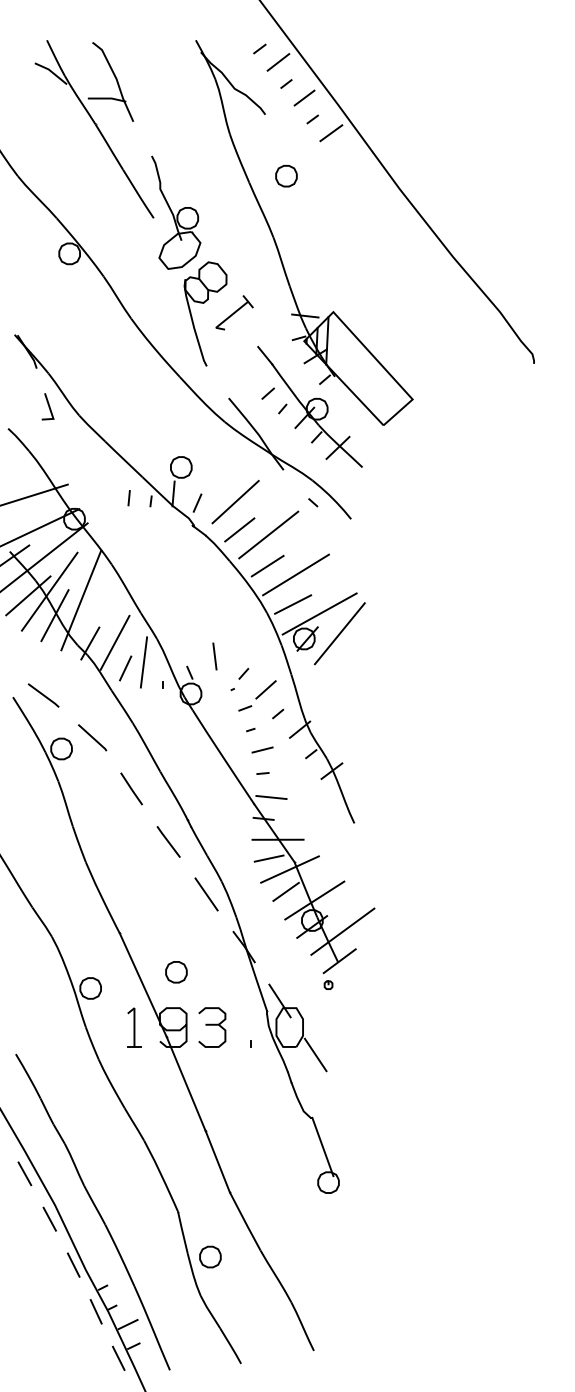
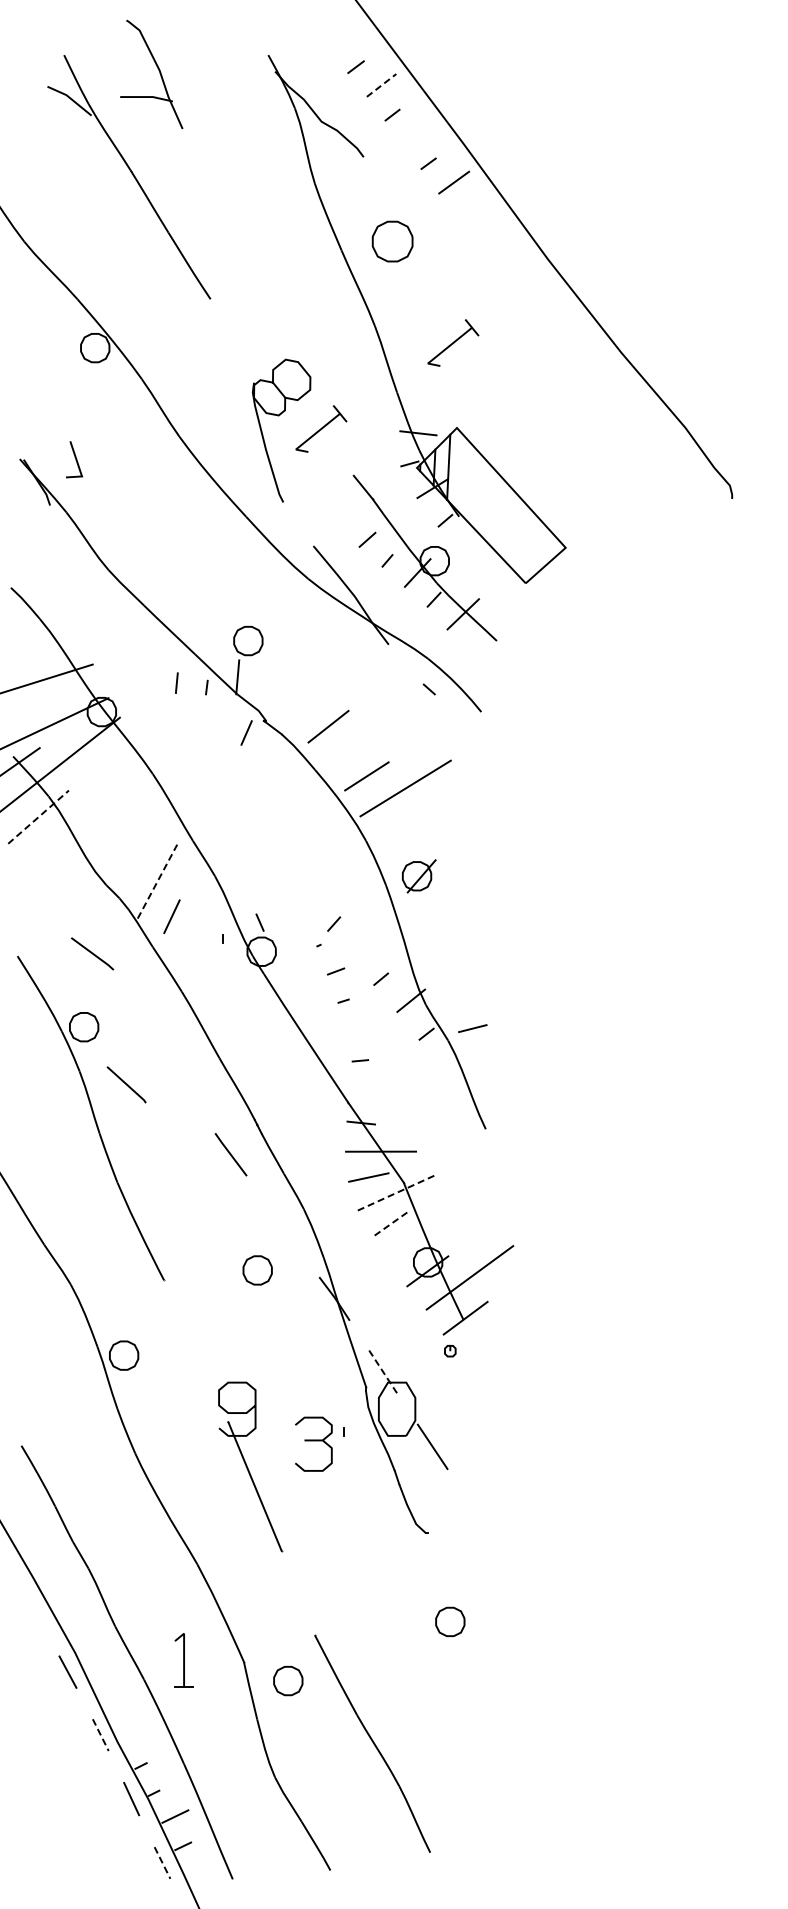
line: (278, 62) -> (381, 85), solid -> dashed
part: (115, 79) -> (158, 70), moved
line: (303, 98) -> (416, 134), removed
part: (286, 176) -> (392, 241), size x1.4
part: (176, 212) -> (241, 291), removed
part: (330, 249) -> (453, 342), added
line: (48, 406) -> (75, 459), moved
line: (197, 502) -> (246, 732), moved
line: (235, 502) -> (322, 688), removed
line: (268, 534) -> (367, 733), removed
line: (49, 591) -> (67, 811), removed
line: (28, 595) -> (38, 816), solid -> dashed
line: (80, 599) -> (110, 822), removed
line: (292, 604) -> (401, 828), removed
line: (319, 613) -> (437, 841), removed
line: (54, 615) -> (74, 844), removed
line: (339, 633) -> (465, 868), removed
line: (115, 642) -> (157, 881), solid -> dashed
line: (90, 643) -> (123, 882), removed
line: (214, 656) -> (294, 900), removed
line: (144, 662) -> (197, 908), removed
line: (265, 689) -> (364, 945), removed
line: (43, 695) -> (92, 953), moved
line: (92, 737) -> (126, 1084), moved
line: (262, 749) -> (472, 1028), moved
line: (331, 771) -> (454, 1057), removed
line: (131, 788) -> (179, 1081), removed
line: (271, 797) -> (371, 1093), removed
line: (290, 869) -> (397, 1192), solid -> dashed
line: (286, 891) -> (392, 1222), solid -> dashed
line: (206, 894) -> (282, 1226), removed
line: (314, 900) -> (430, 1235), removed
part: (176, 972) -> (257, 1270), moved
line: (143, 985) -> (196, 1351), removed
line: (279, 1000) -> (383, 1372), solid -> dashed
part: (134, 1027) -> (183, 1660), moved
part: (212, 1027) -> (313, 1443), moved
line: (322, 1147) -> (442, 1573), removed
line: (217, 1161) -> (297, 1592), removed
line: (24, 1173) -> (33, 1609), removed
part: (210, 1256) -> (288, 1680), moved
line: (73, 1265) -> (100, 1735), solid -> dashed
line: (118, 1358) -> (162, 1863), solid -> dashed

